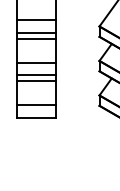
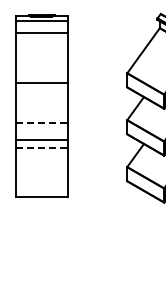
line: (36, 20) -> (41, 65), removed
line: (36, 39) -> (41, 90), removed
line: (37, 62) -> (42, 122), solid -> dashed
line: (37, 81) -> (42, 147), solid -> dashed
line: (36, 105) -> (41, 180), removed

